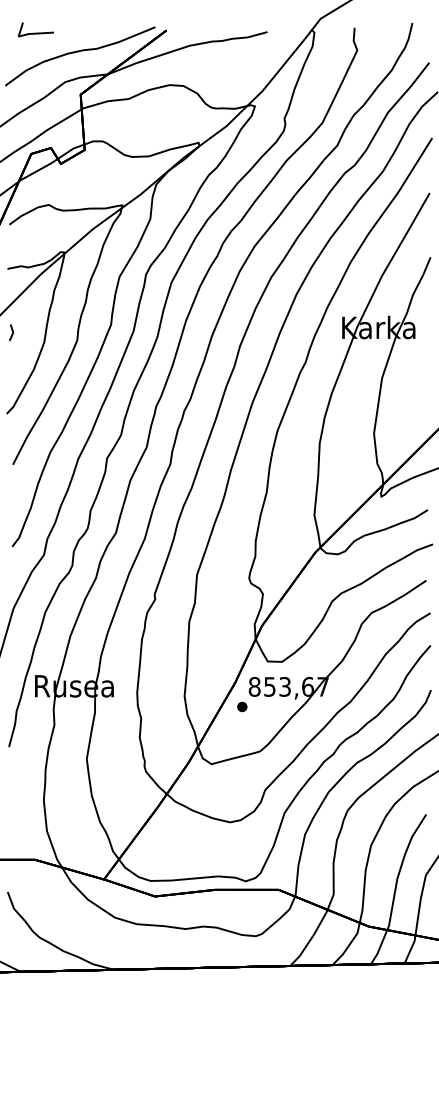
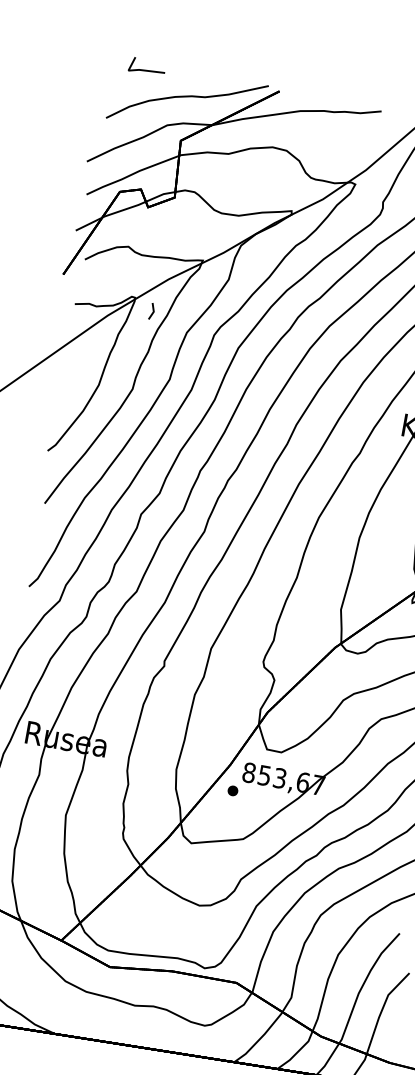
part: (11, 332) -> (152, 311), moved

